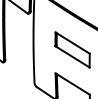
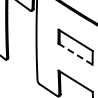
line: (72, 57) -> (75, 54), solid -> dashed

